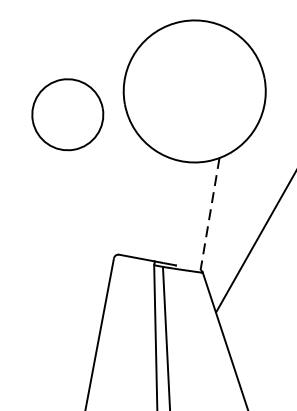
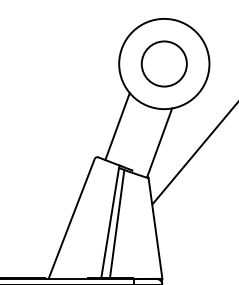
part: (66, 114) -> (163, 63), moved
line: (140, 201) -> (117, 126), added
line: (209, 214) -> (159, 142), dashed -> solid

